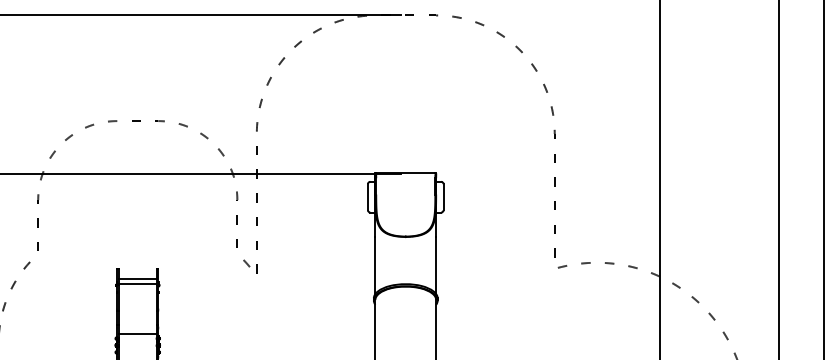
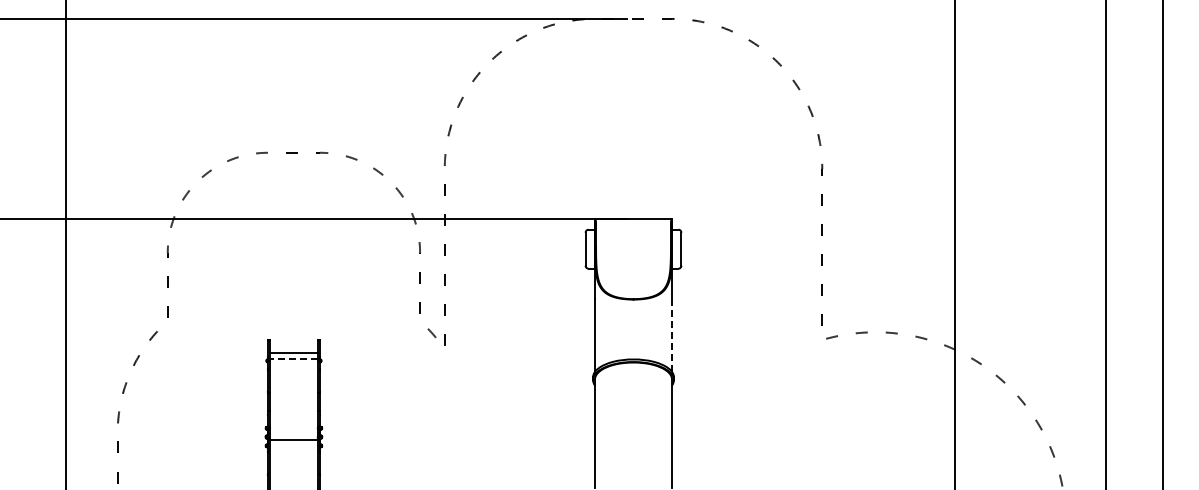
line: (436, 265) -> (672, 335), solid -> dashed
line: (137, 283) -> (293, 358), solid -> dashed
line: (137, 333) -> (293, 439), moved

